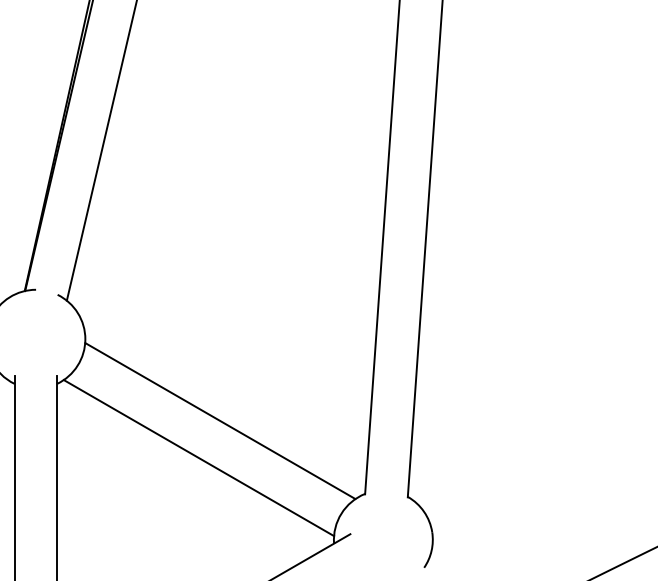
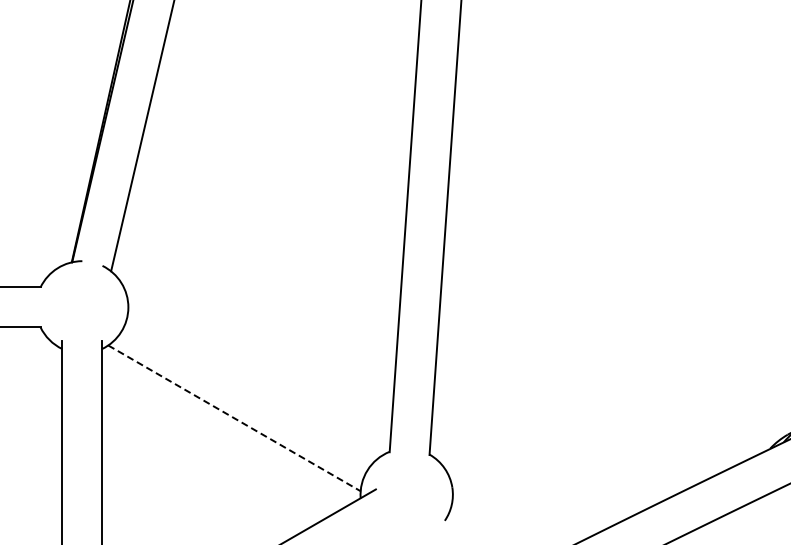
line: (220, 420) -> (254, 383), removed
line: (198, 458) -> (234, 418), solid -> dashed

